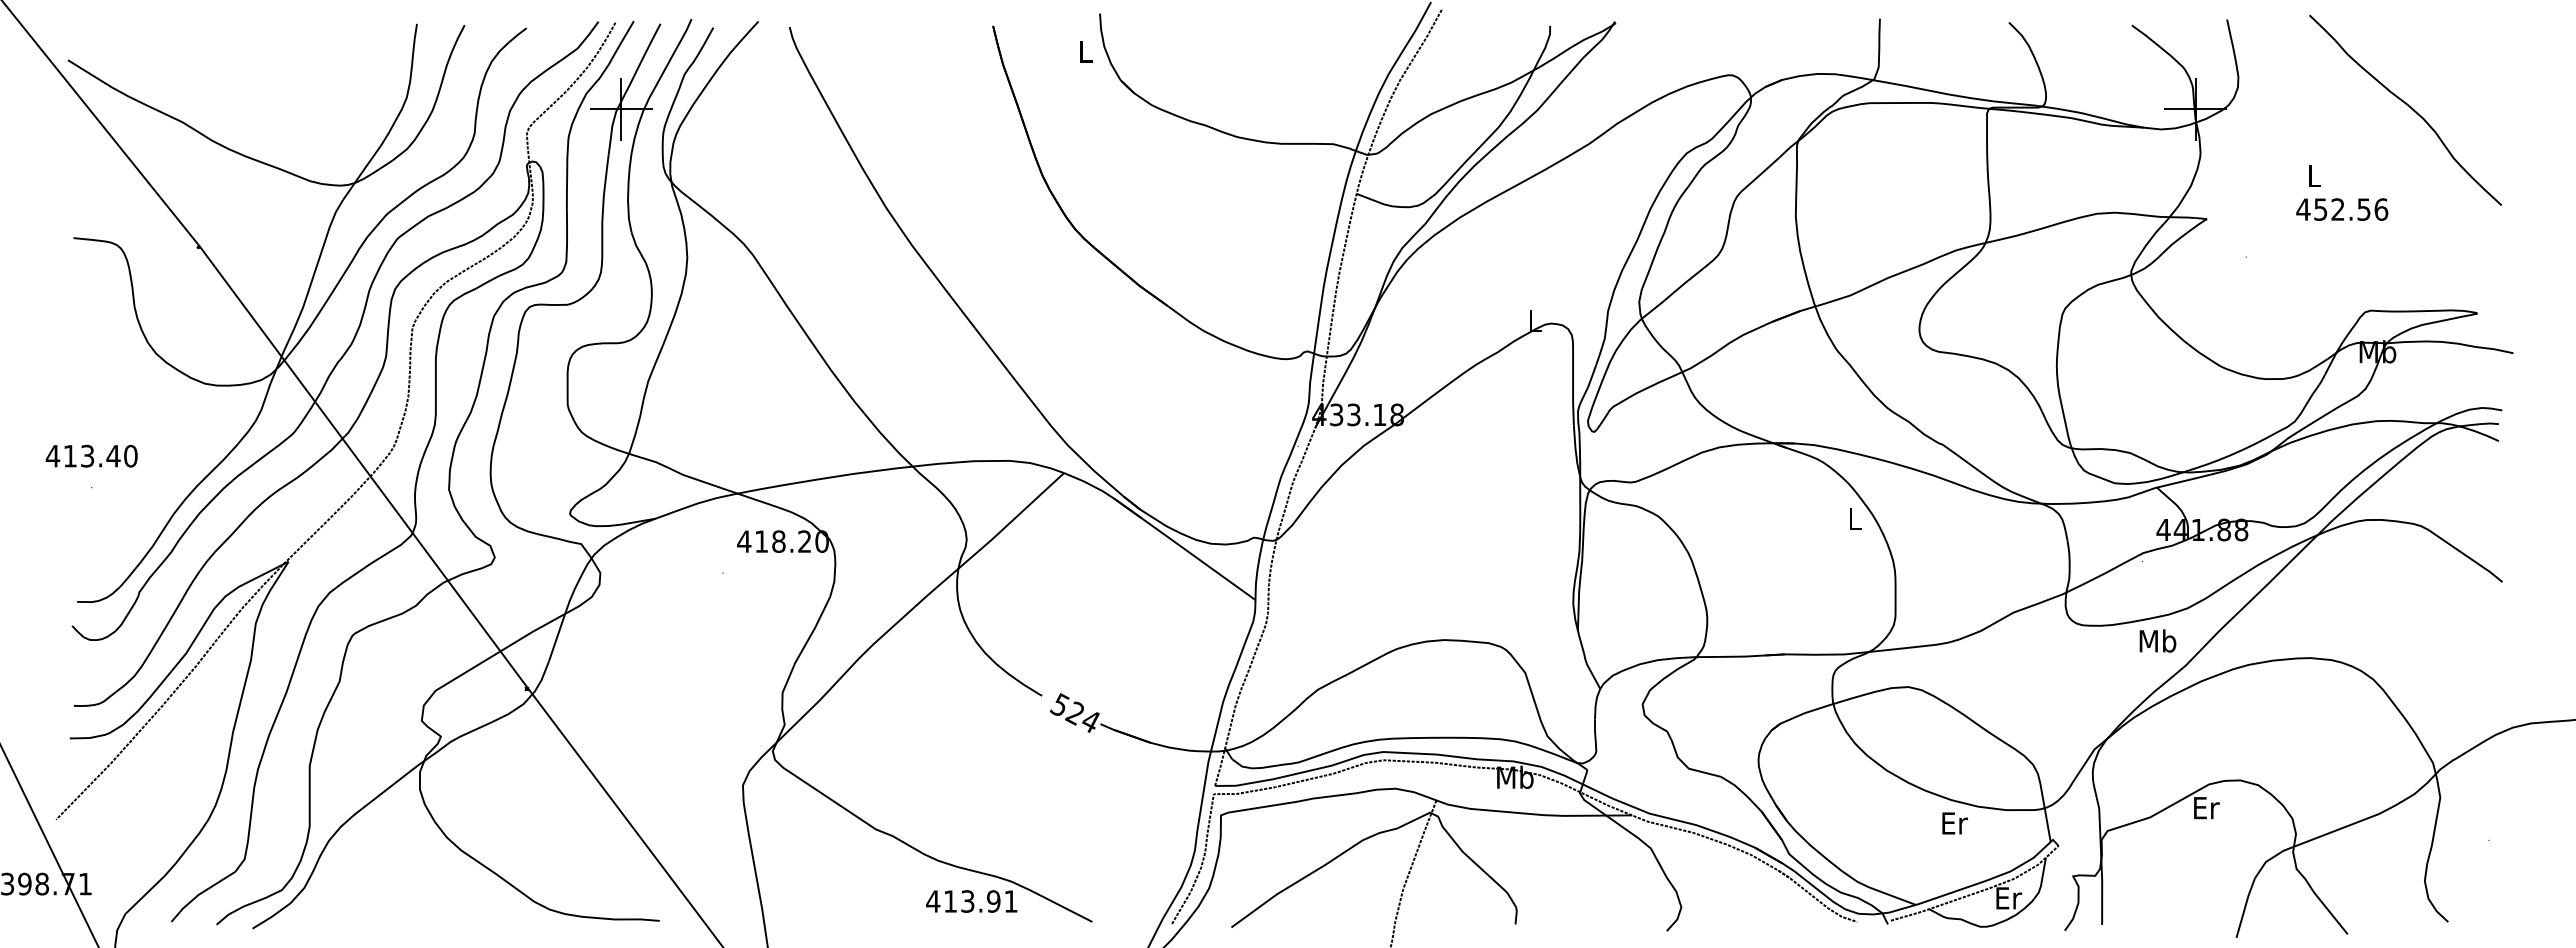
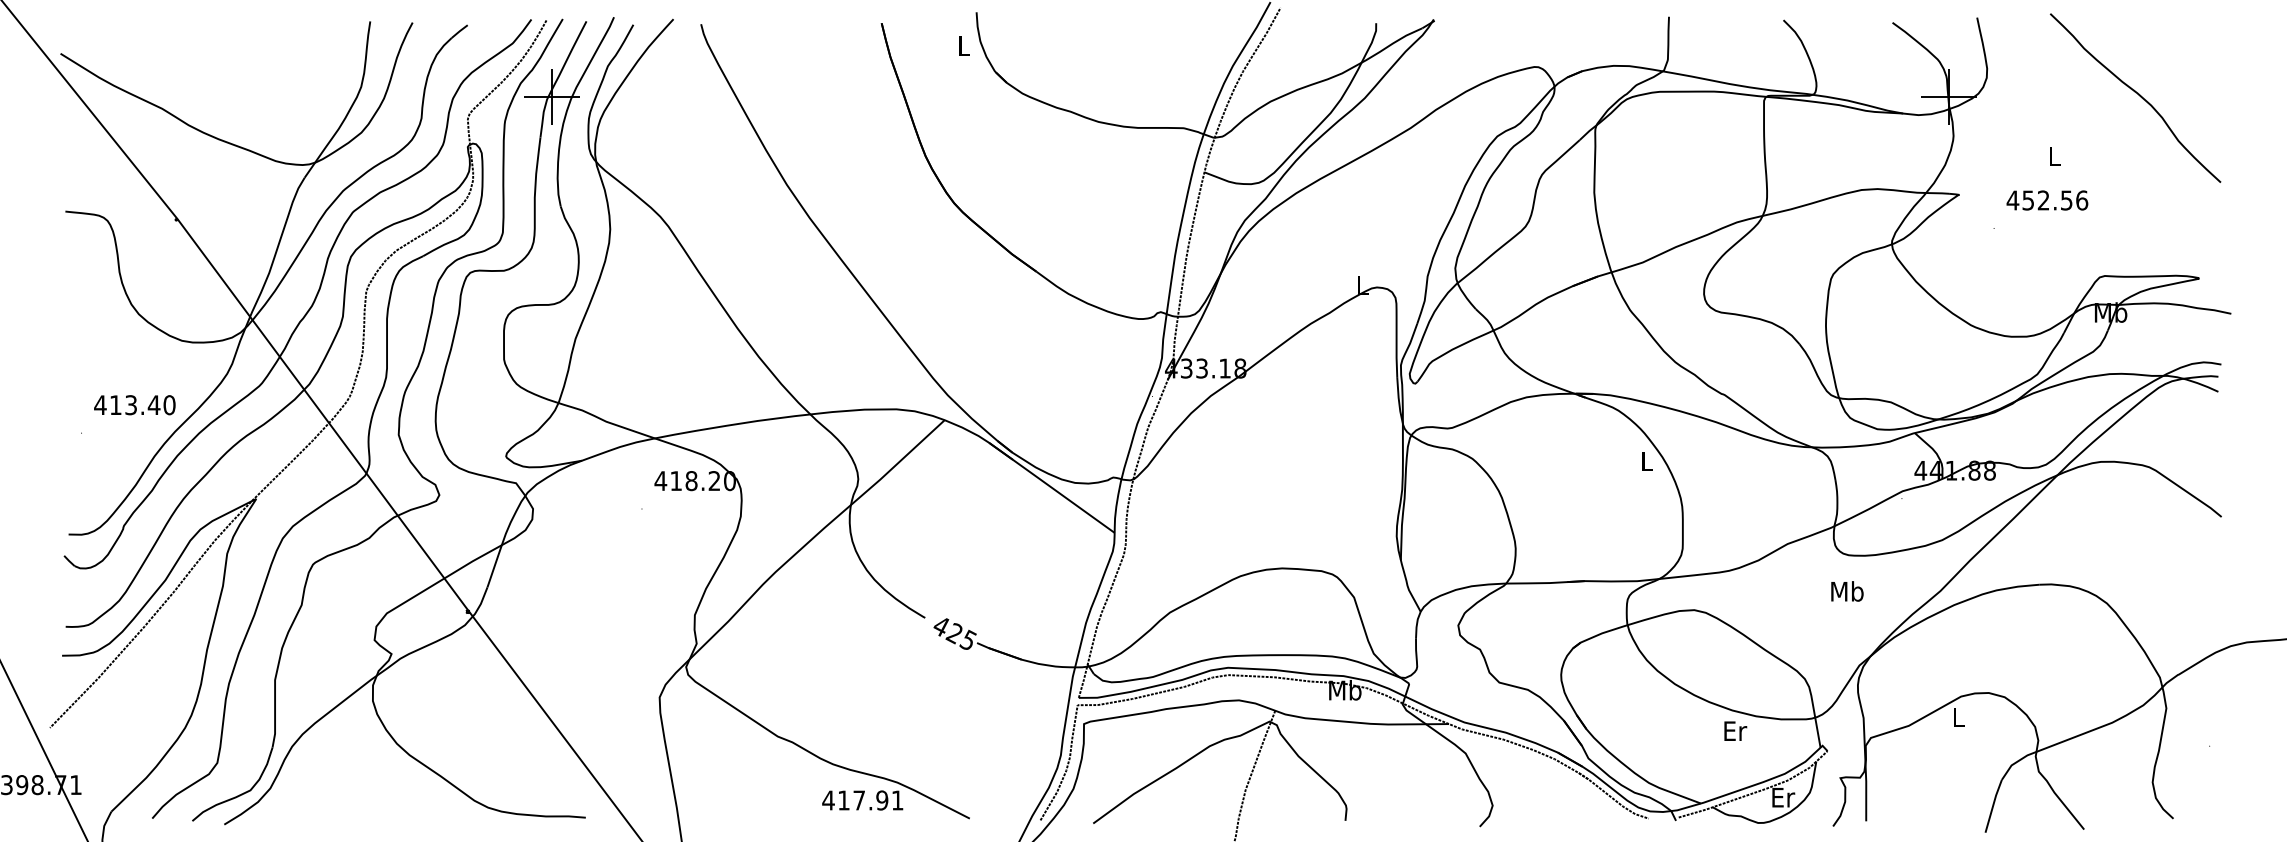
text: (2342, 209) -> (2047, 200), moved
text: (91, 455) -> (134, 404), moved
text: (2157, 640) -> (1847, 590), moved
text: (1075, 712) -> (954, 632), 524 -> 425
text: (2206, 808) -> (1958, 717), Er -> L
text: (967, 901) -> (858, 800), 413.91 -> 417.91

